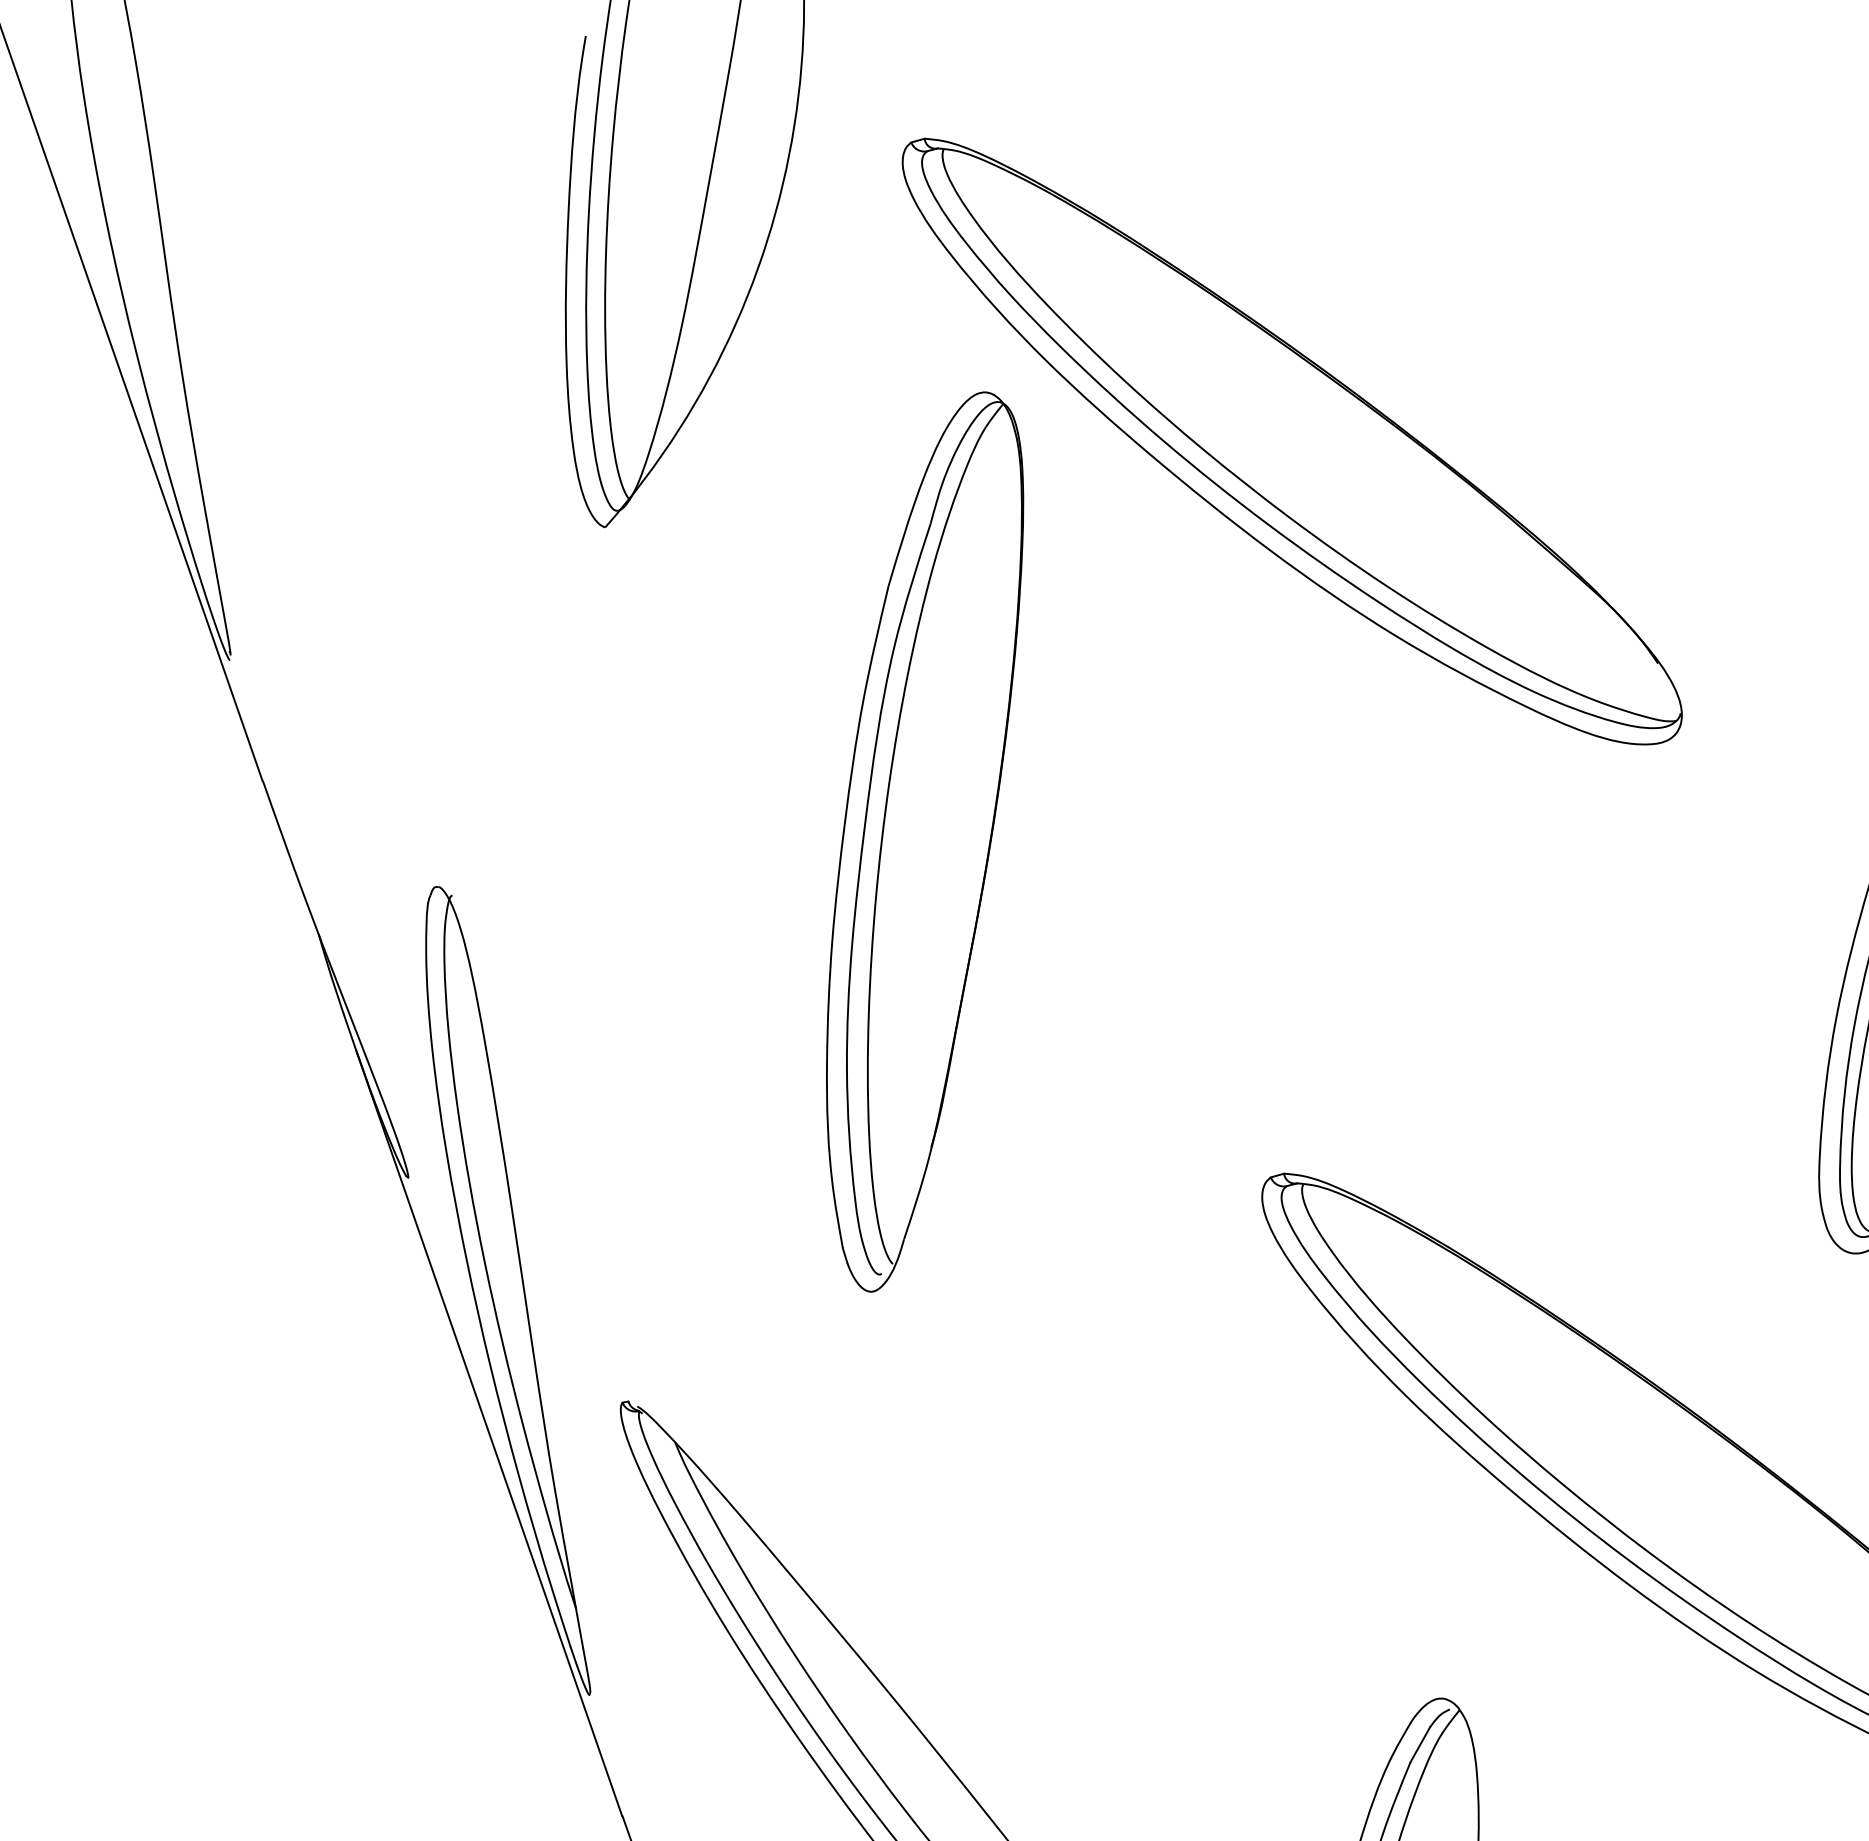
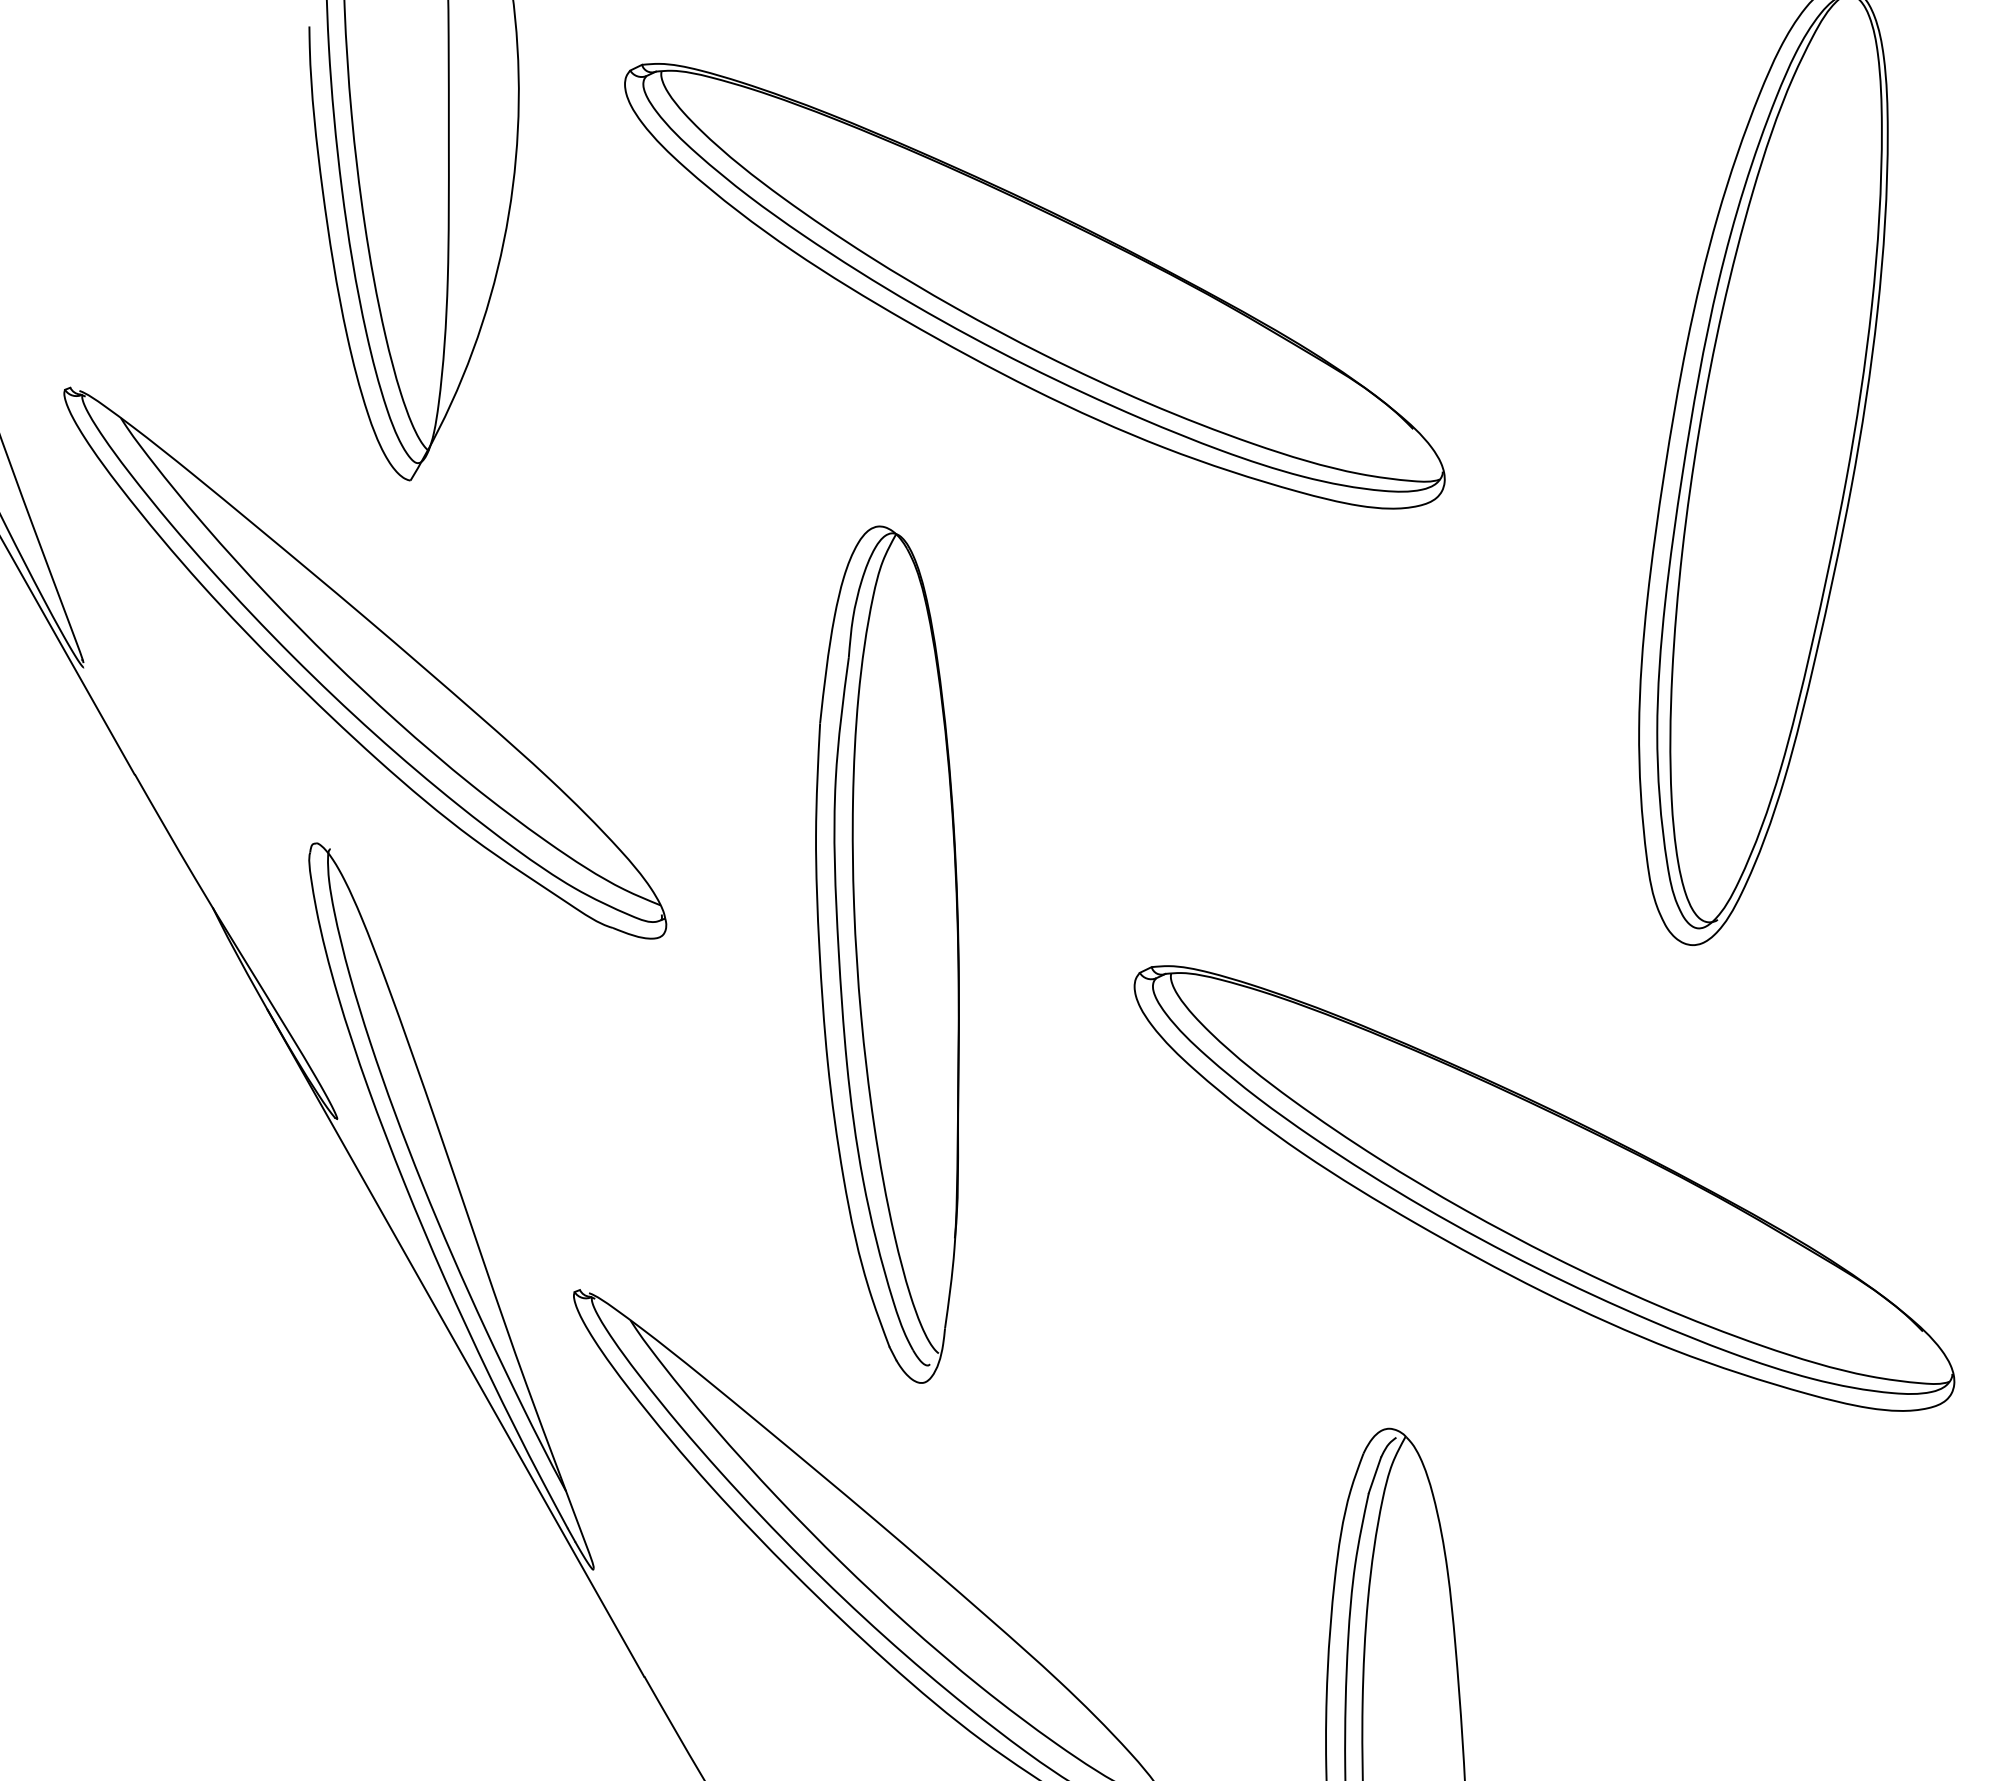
part: (523, 708) -> (365, 662), added
part: (914, 839) -> (887, 954), moved

